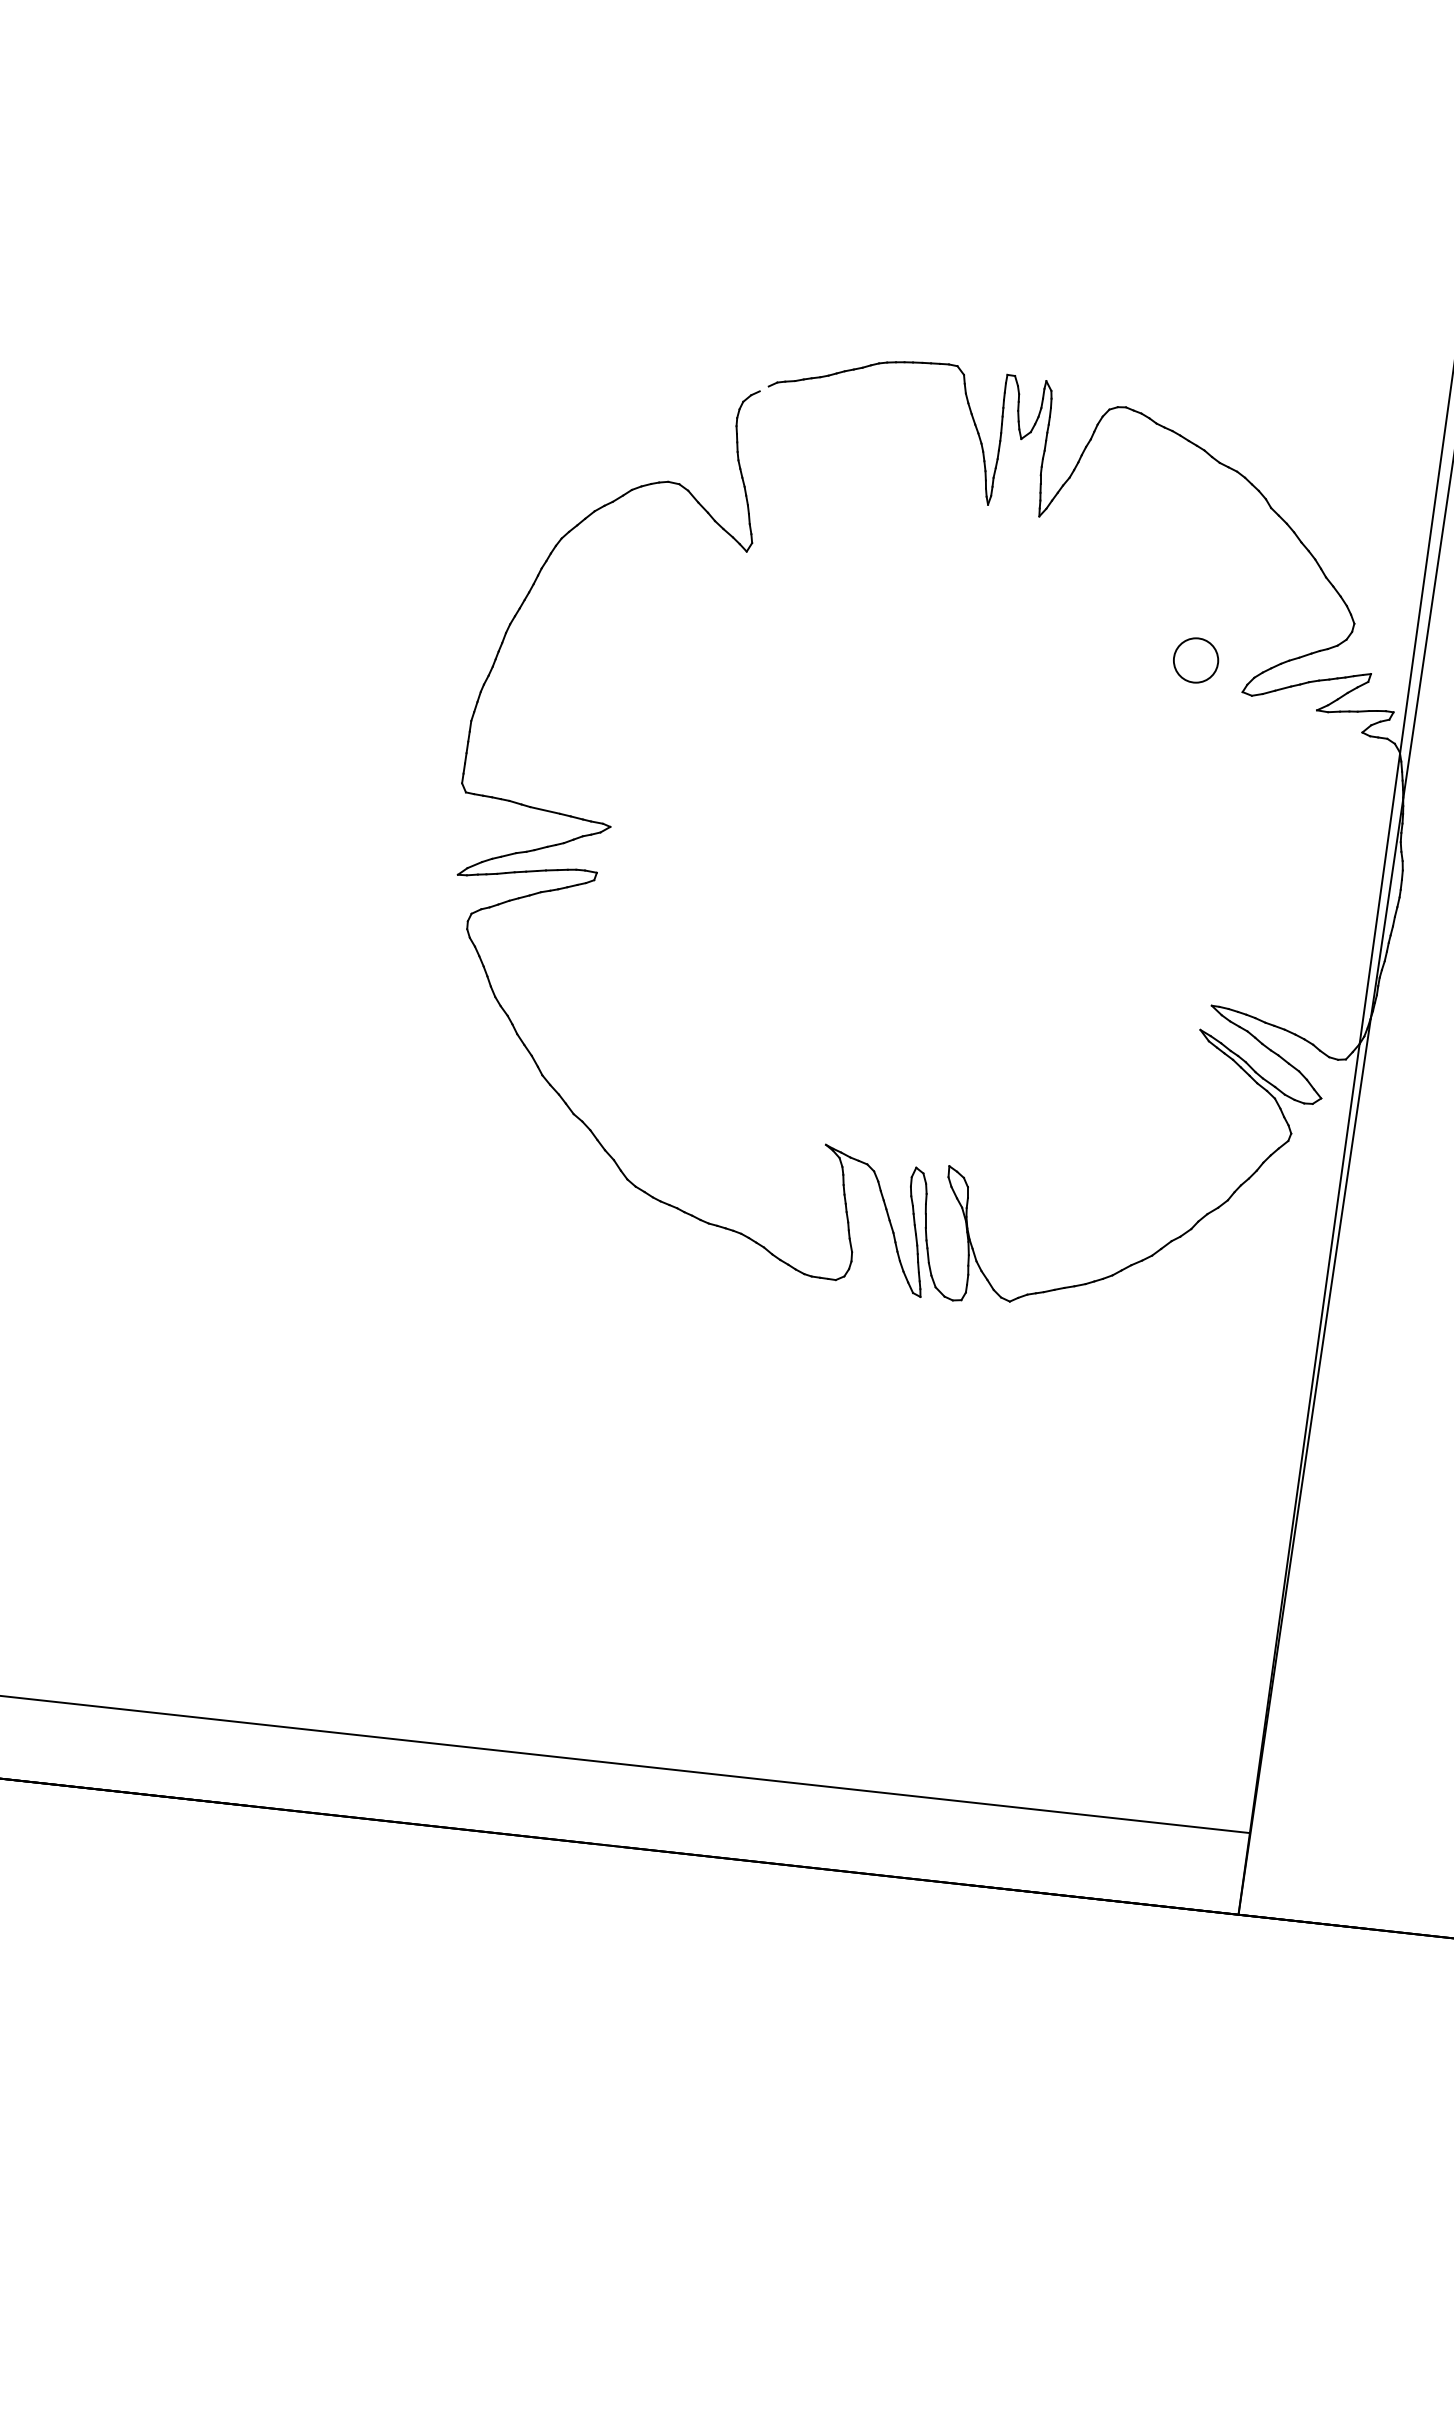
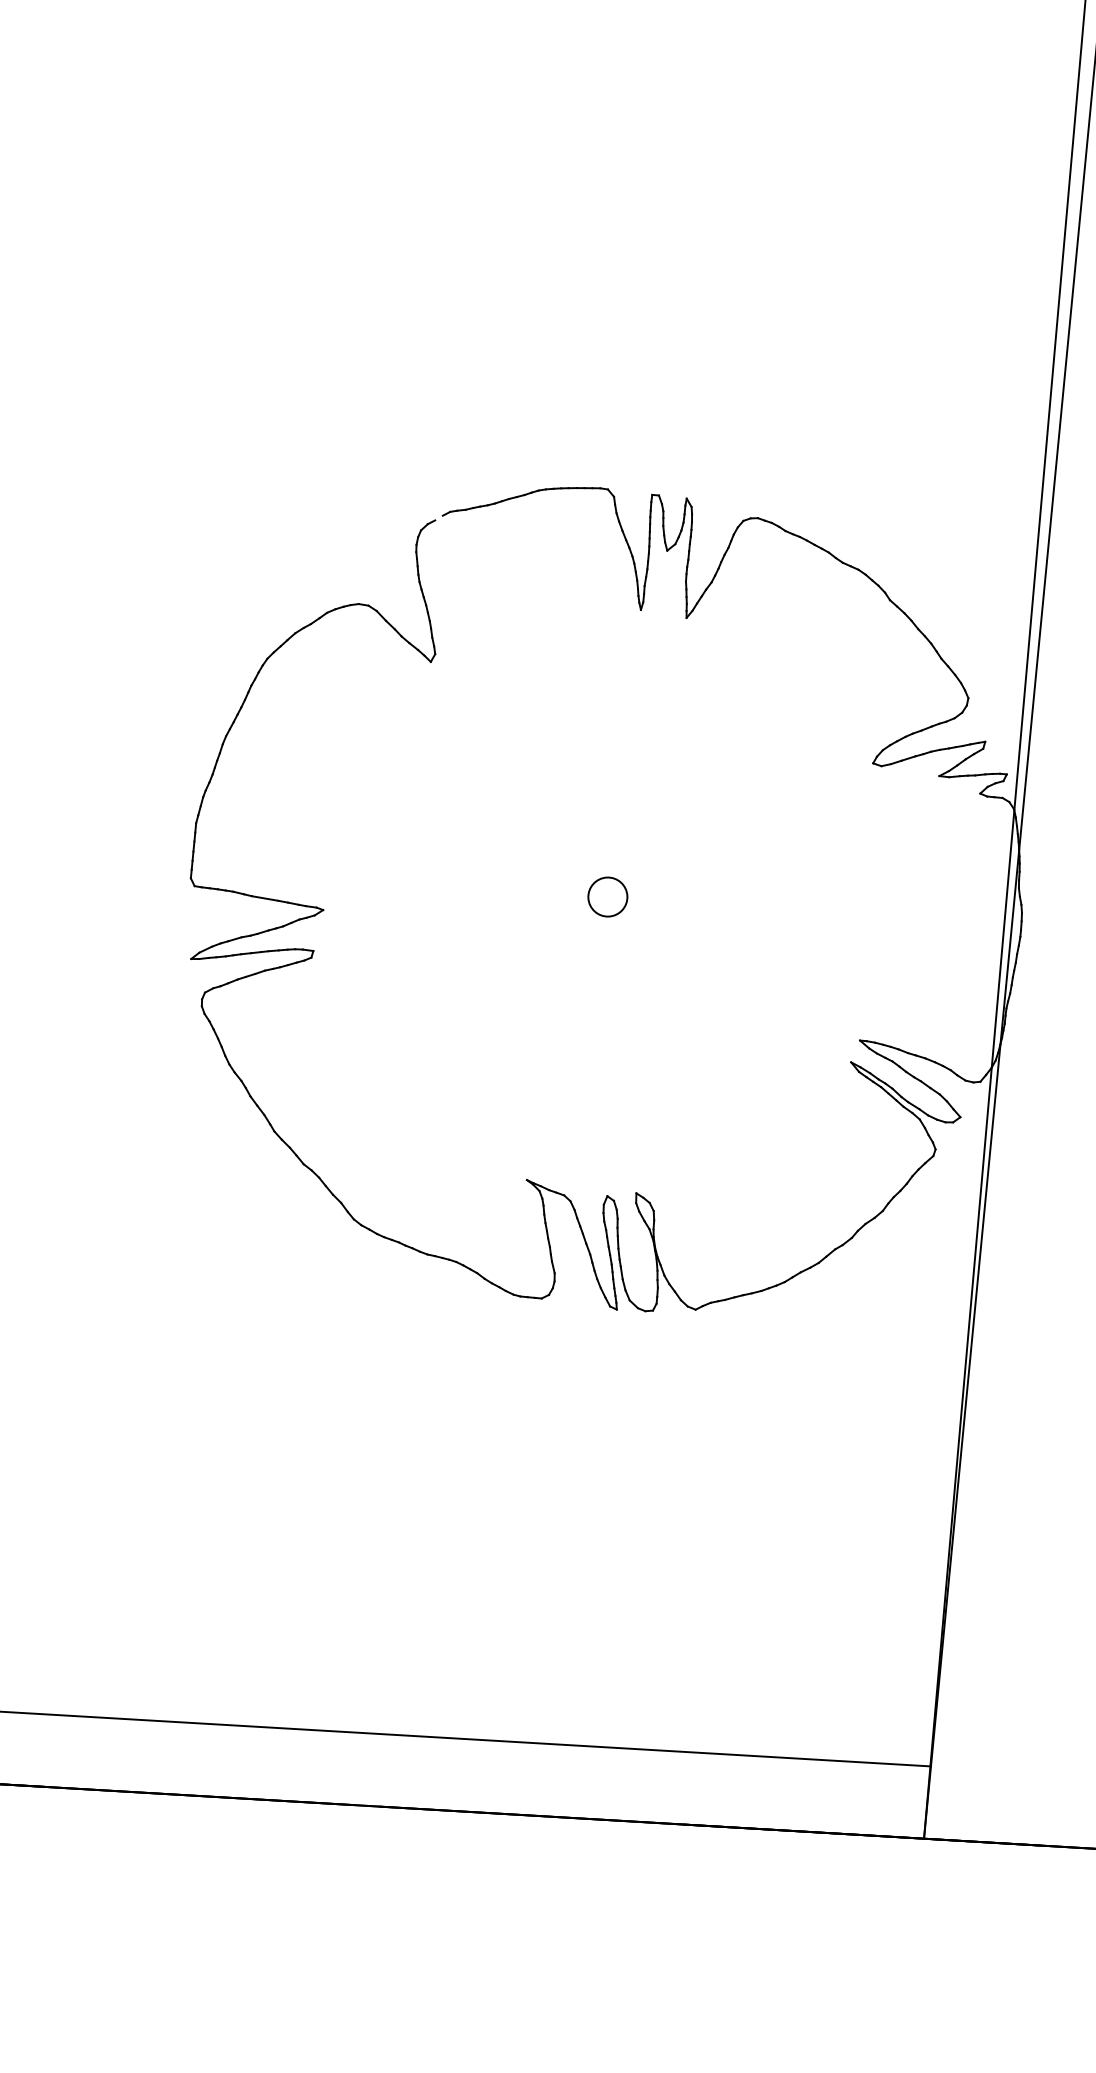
circle: (1196, 660) -> (608, 897), moved

